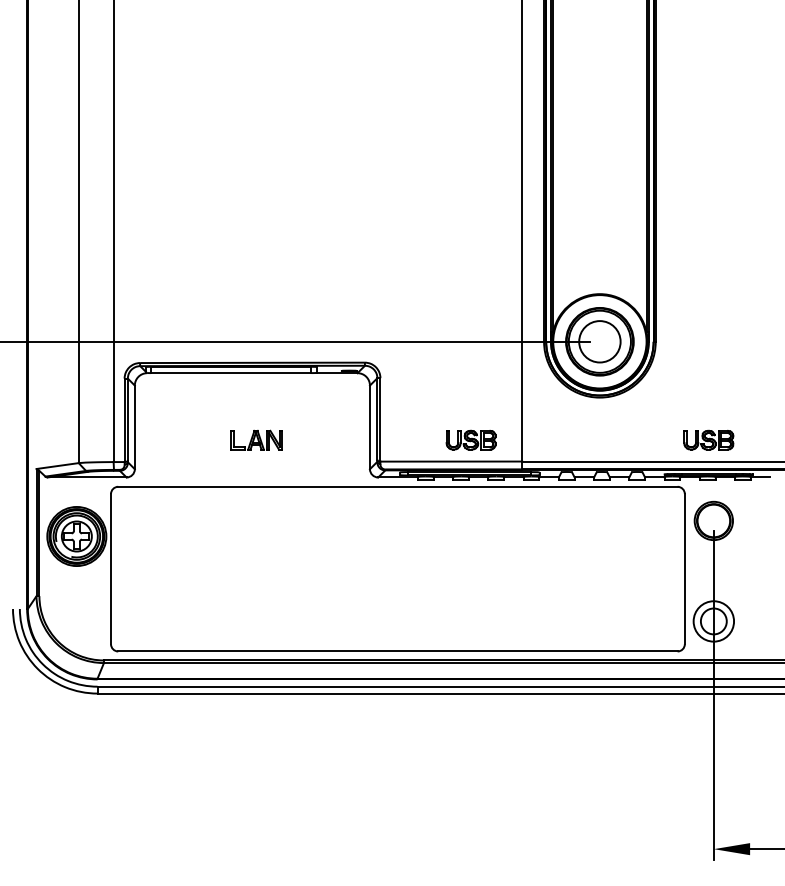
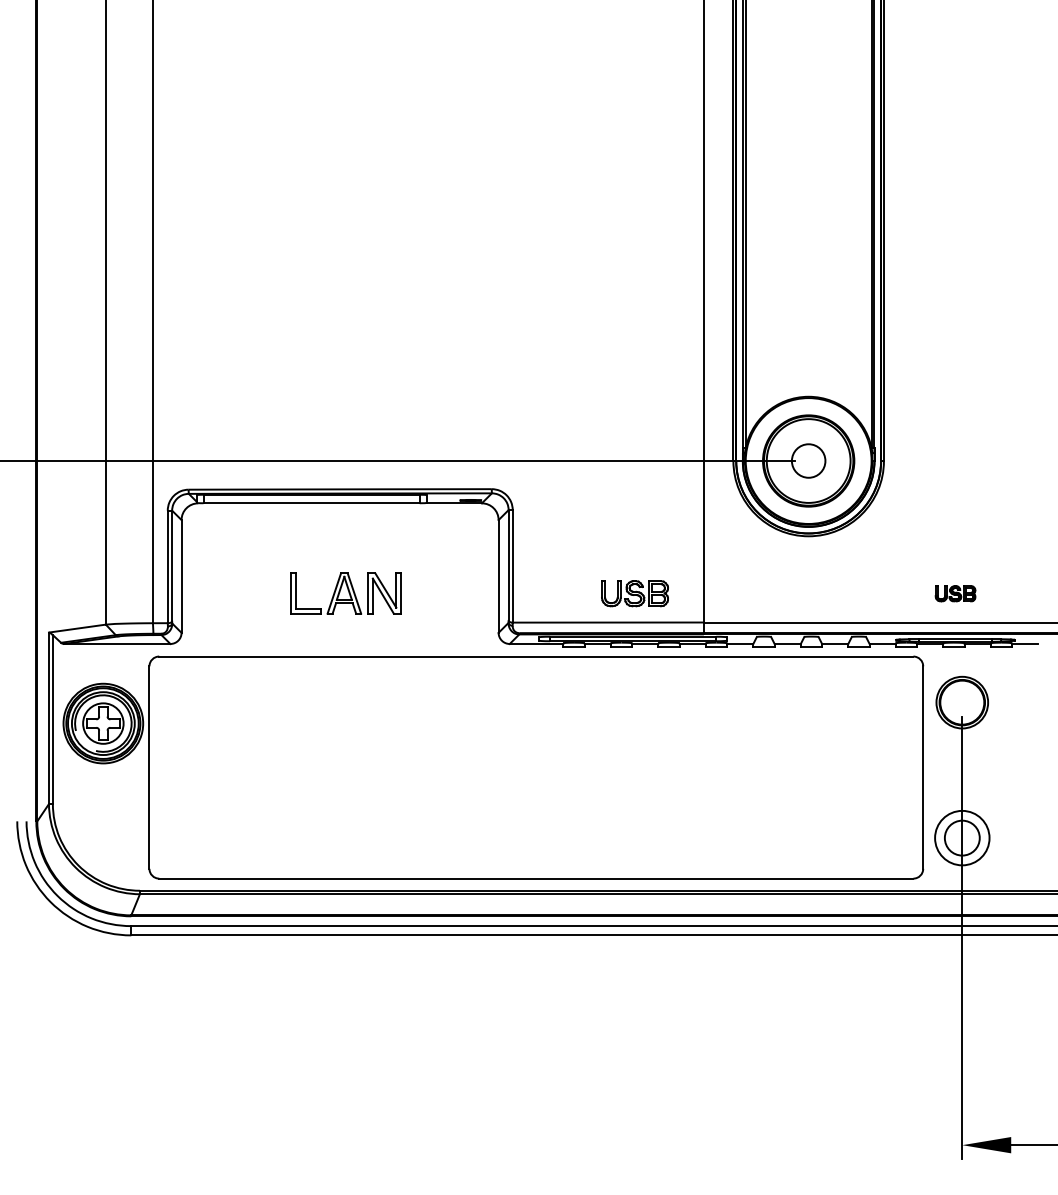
circle: (599, 341) -> (808, 460), size x0.6
part: (256, 440) -> (345, 593), size x1.6
part: (708, 440) -> (955, 593), size x0.6

